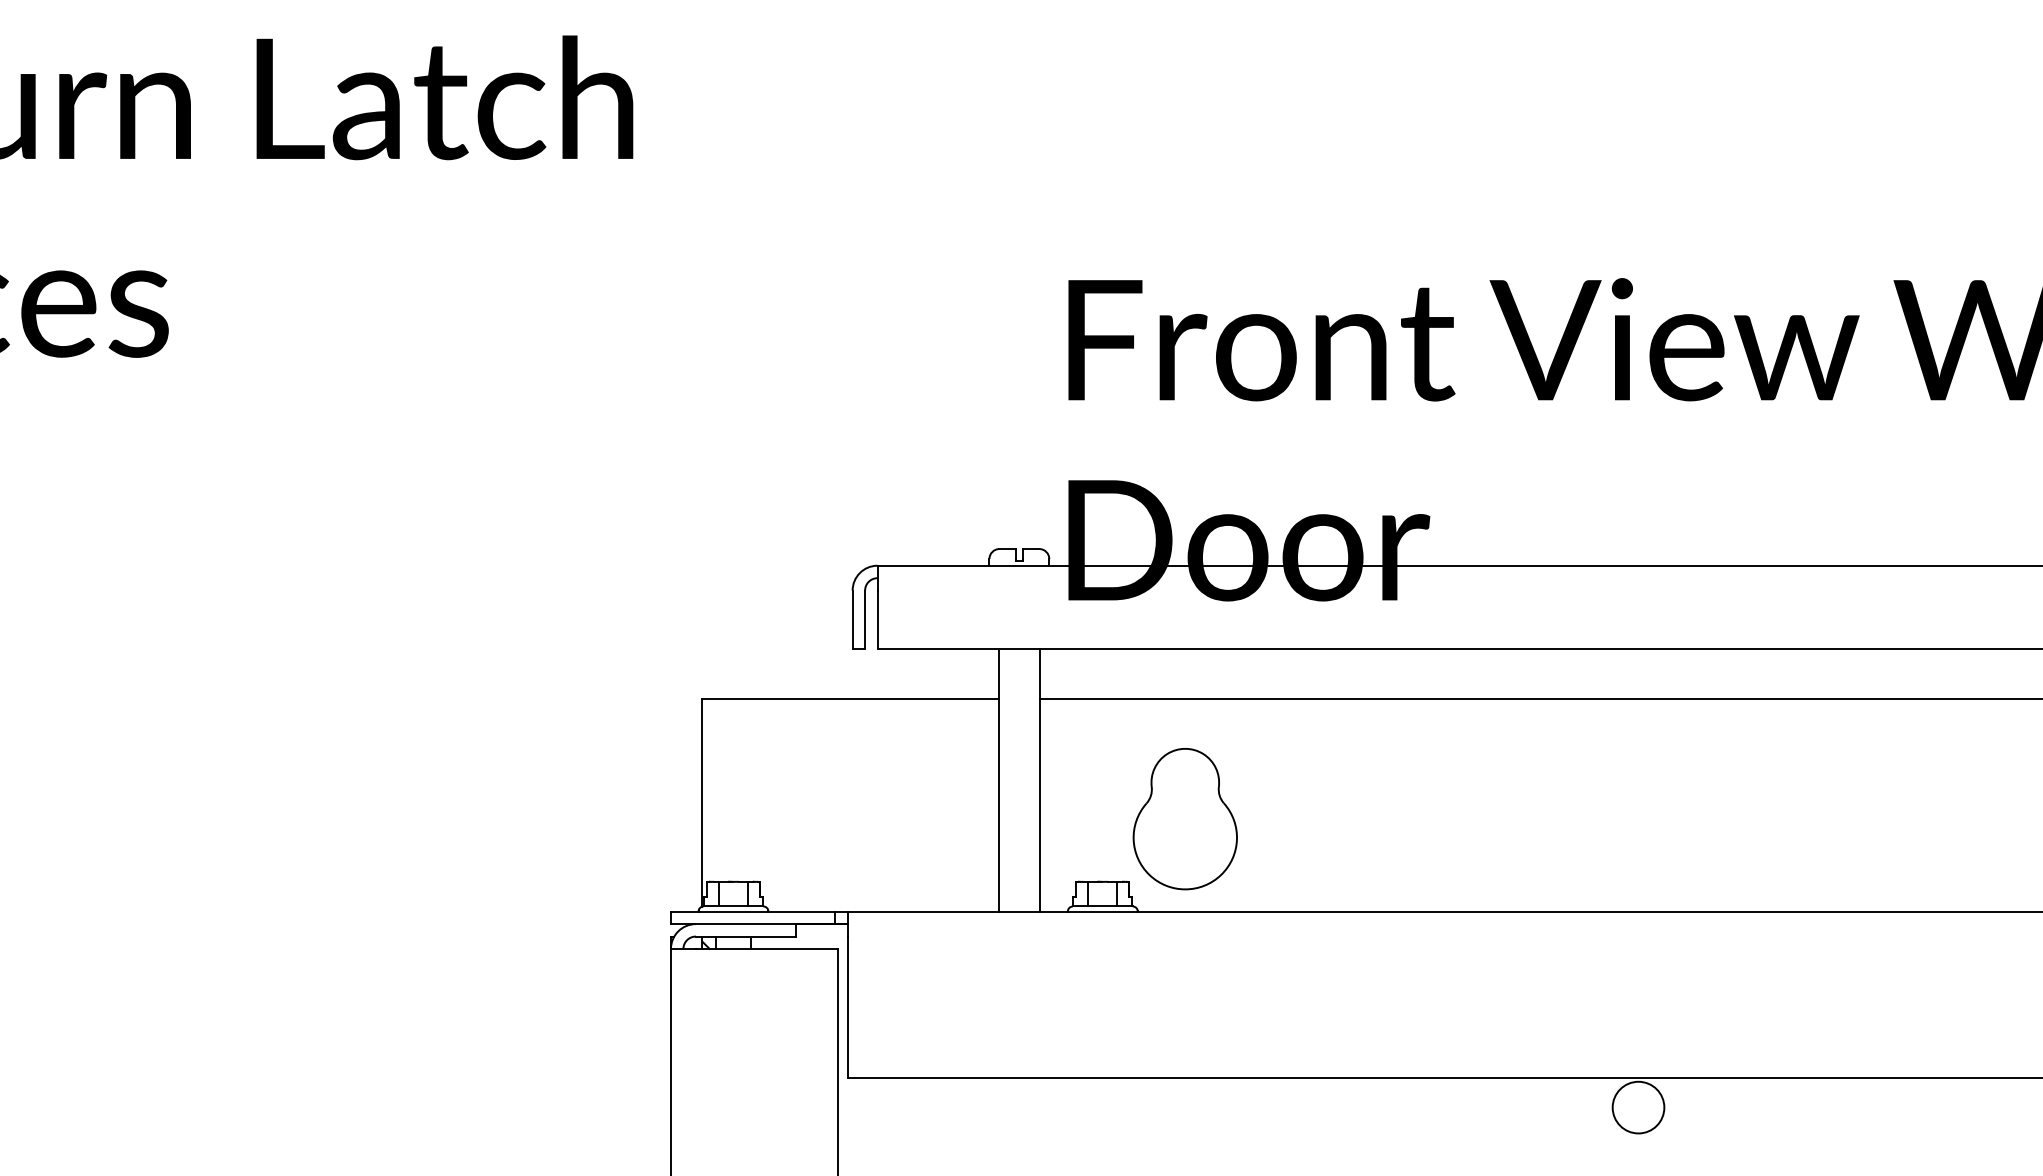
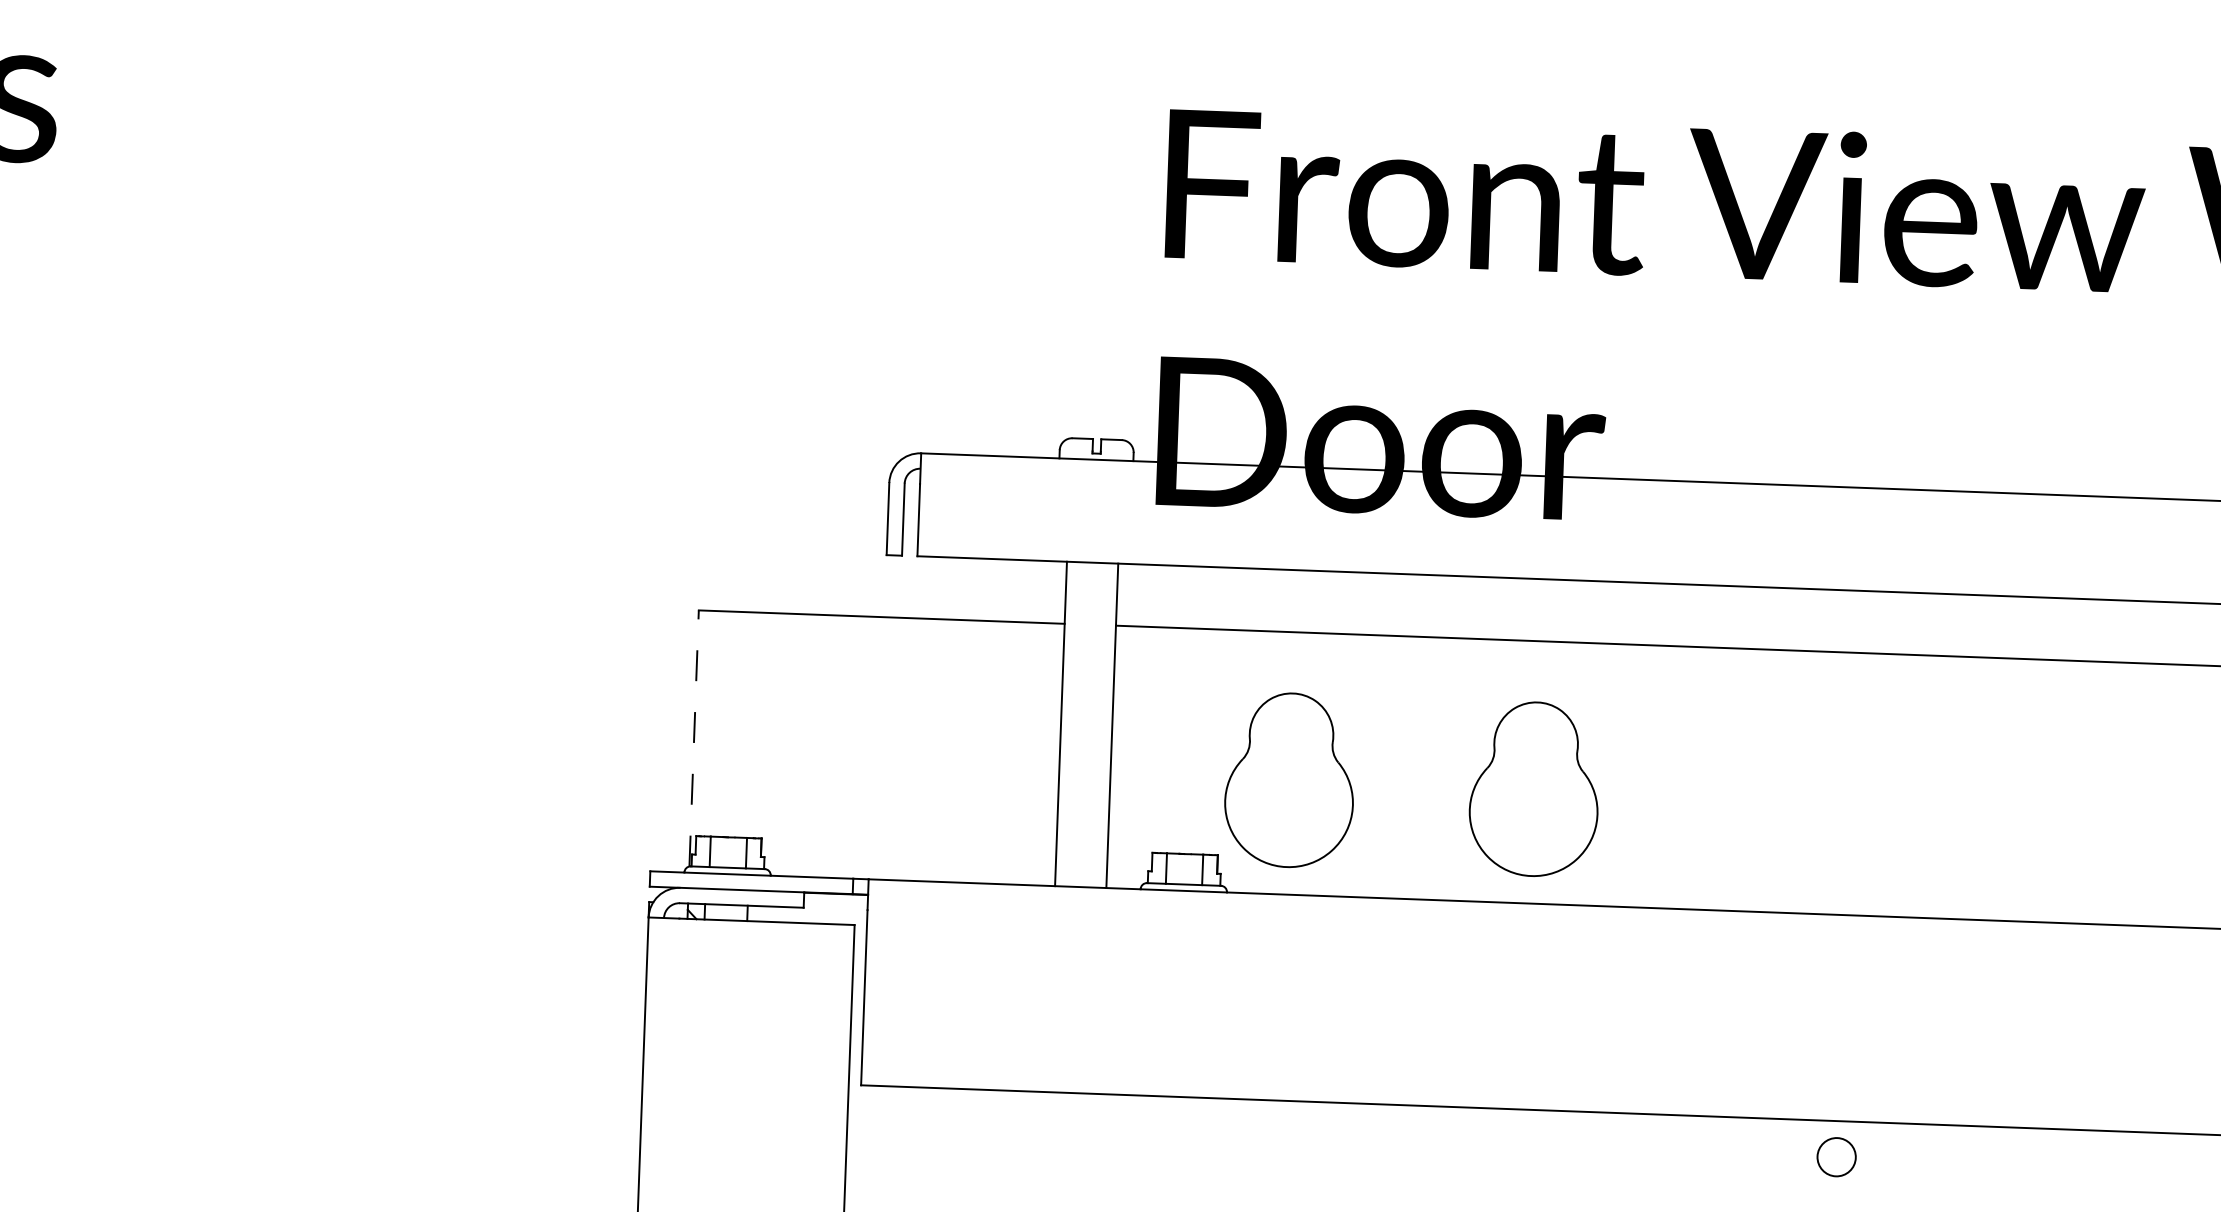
line: (702, 802) -> (694, 737), solid -> dashed
part: (1382, 819) -> (1533, 789), added
circle: (1638, 1107) -> (1836, 1157), size x0.6

